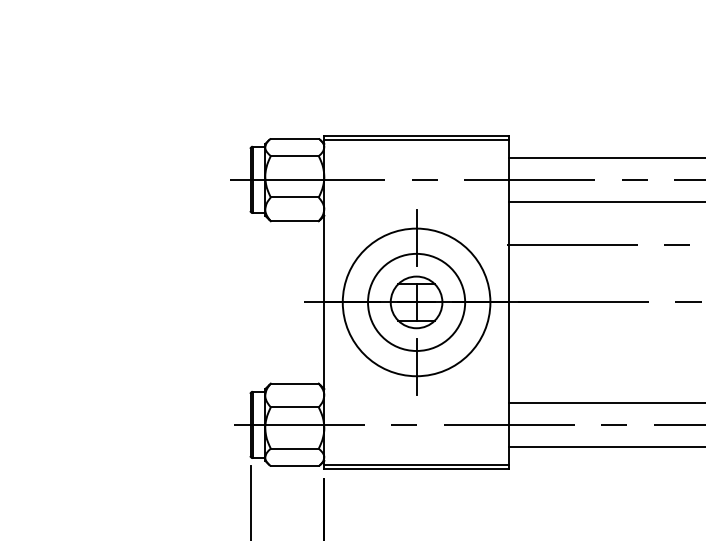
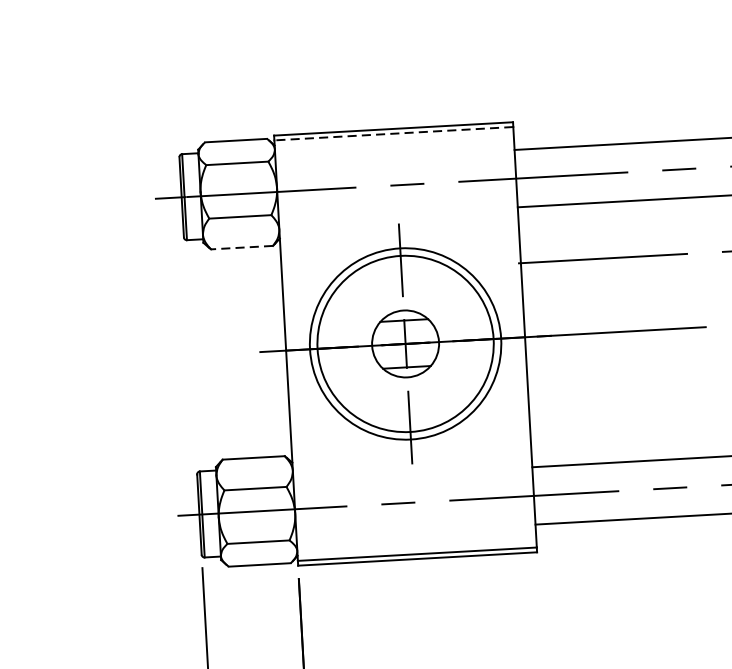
line: (416, 140) -> (393, 134), solid -> dashed
line: (294, 221) -> (241, 248), solid -> dashed
circle: (416, 301) -> (405, 342), size x1.4

